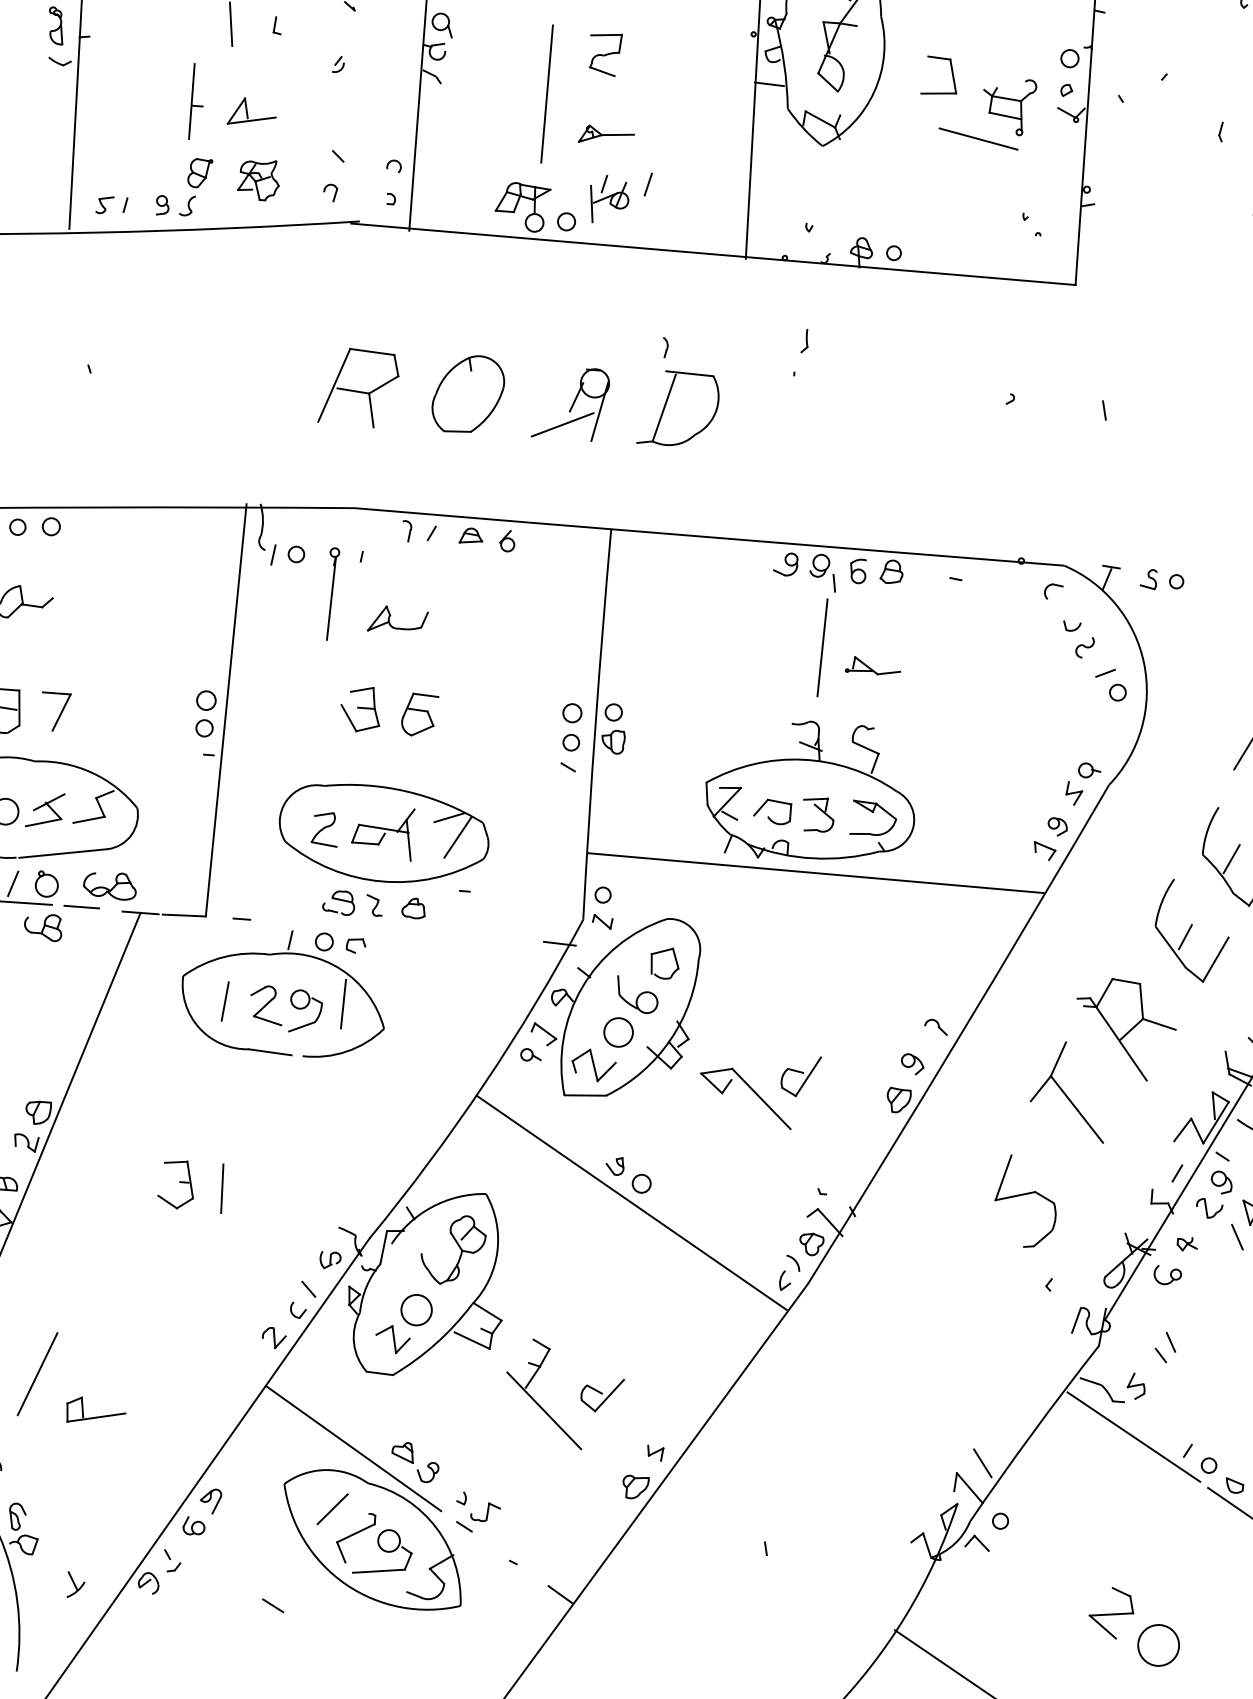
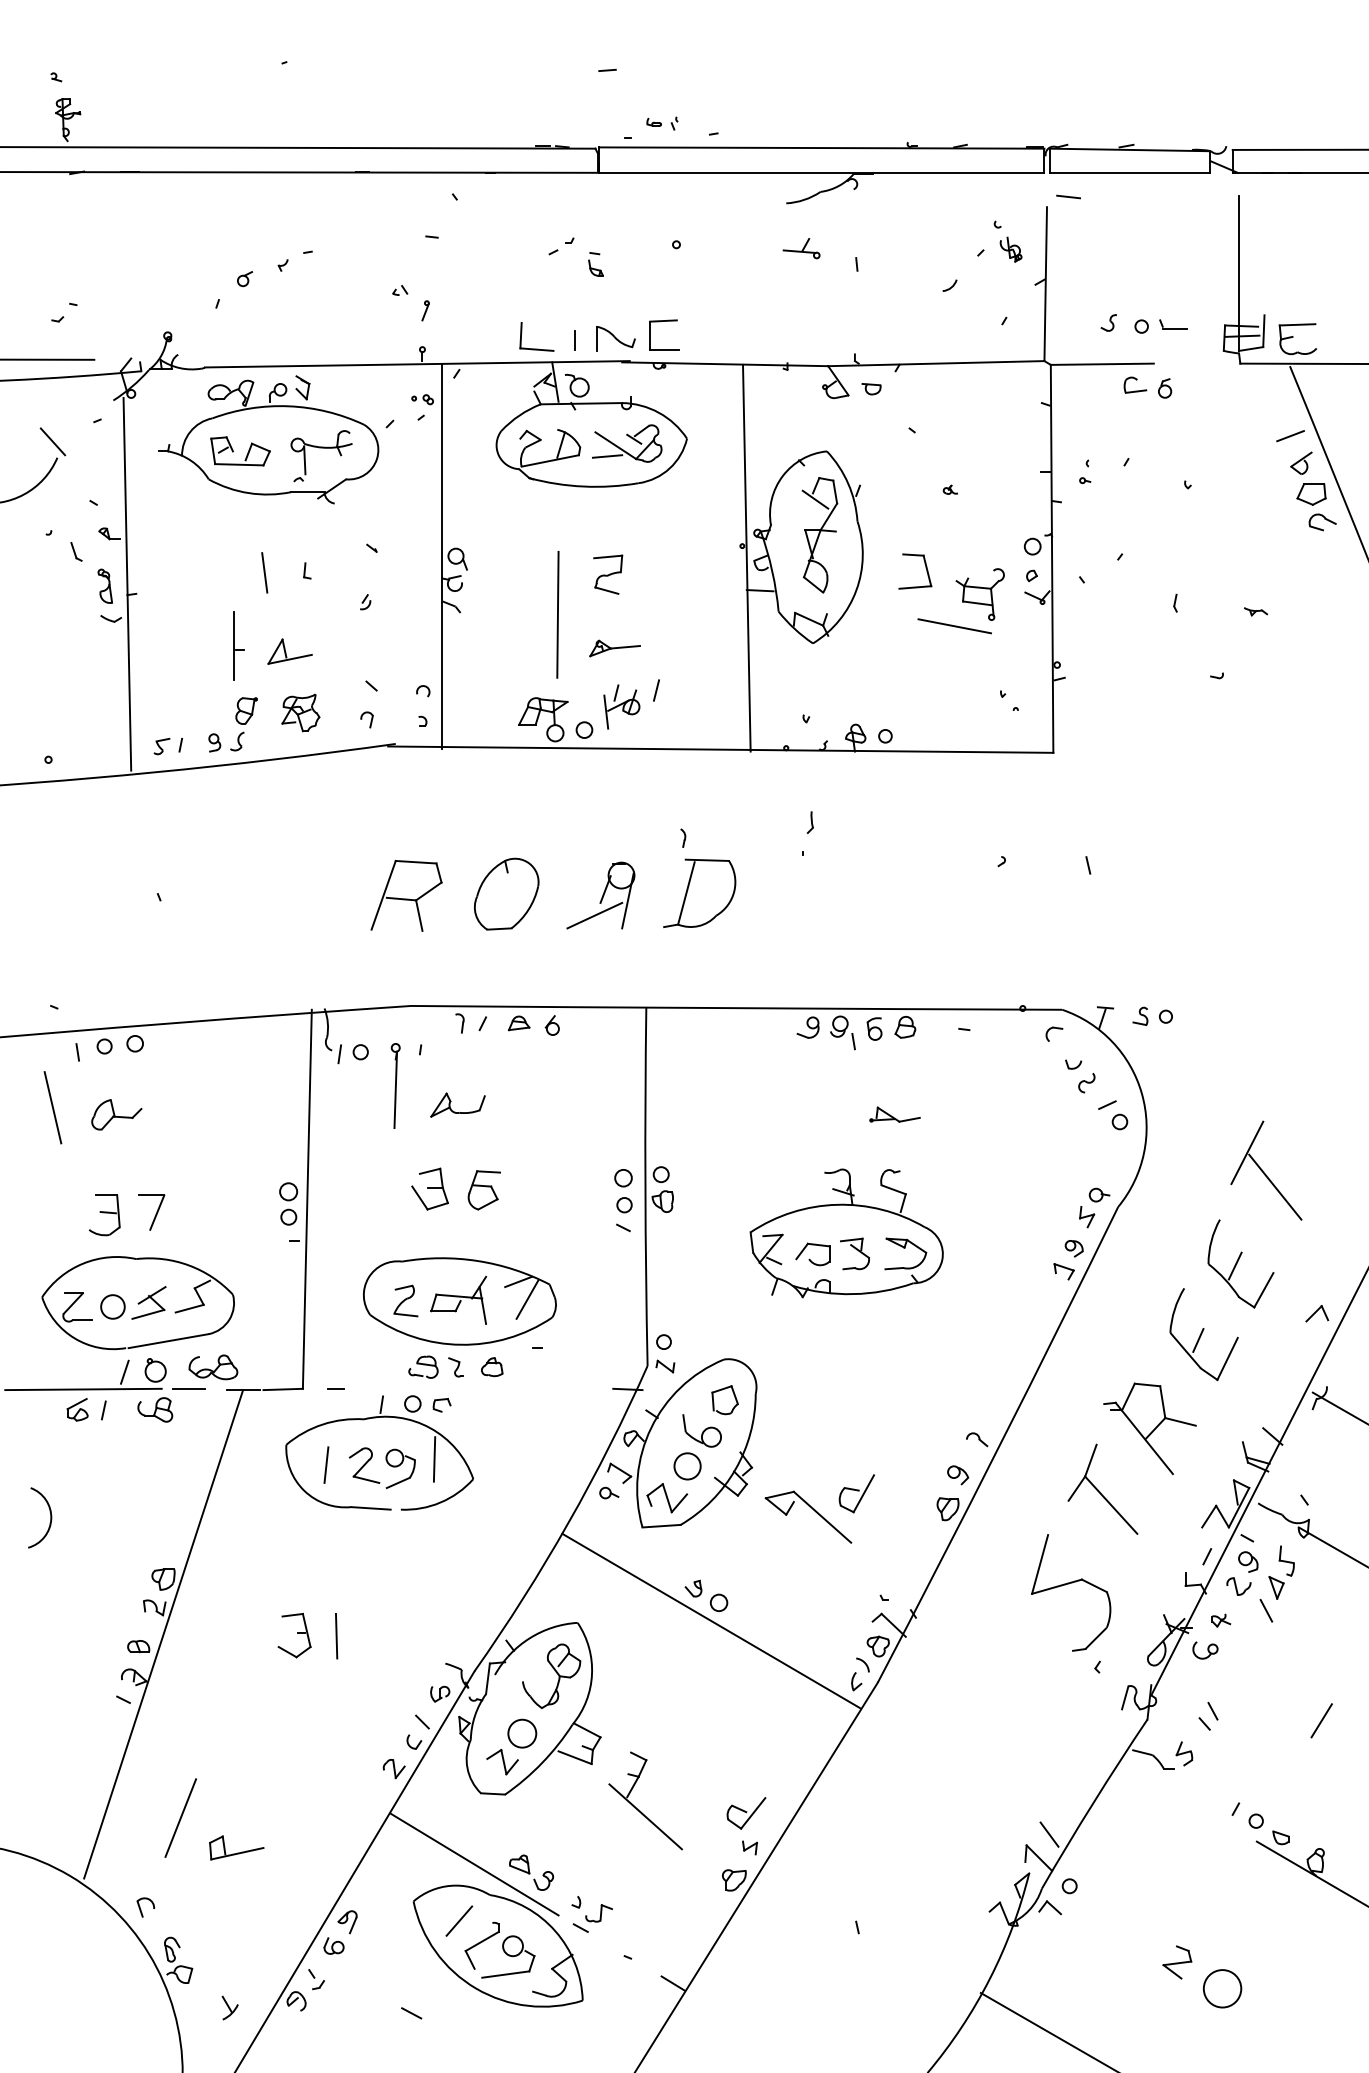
line: (822, 646) -> (847, 1100), removed
line: (815, 872) -> (856, 1306), removed
part: (1025, 1201) -> (1070, 1592), size x1.4
part: (602, 1395) -> (746, 1813), moved
line: (1133, 1437) -> (1185, 1800), removed
part: (1111, 1613) -> (1177, 1962), size x0.7

